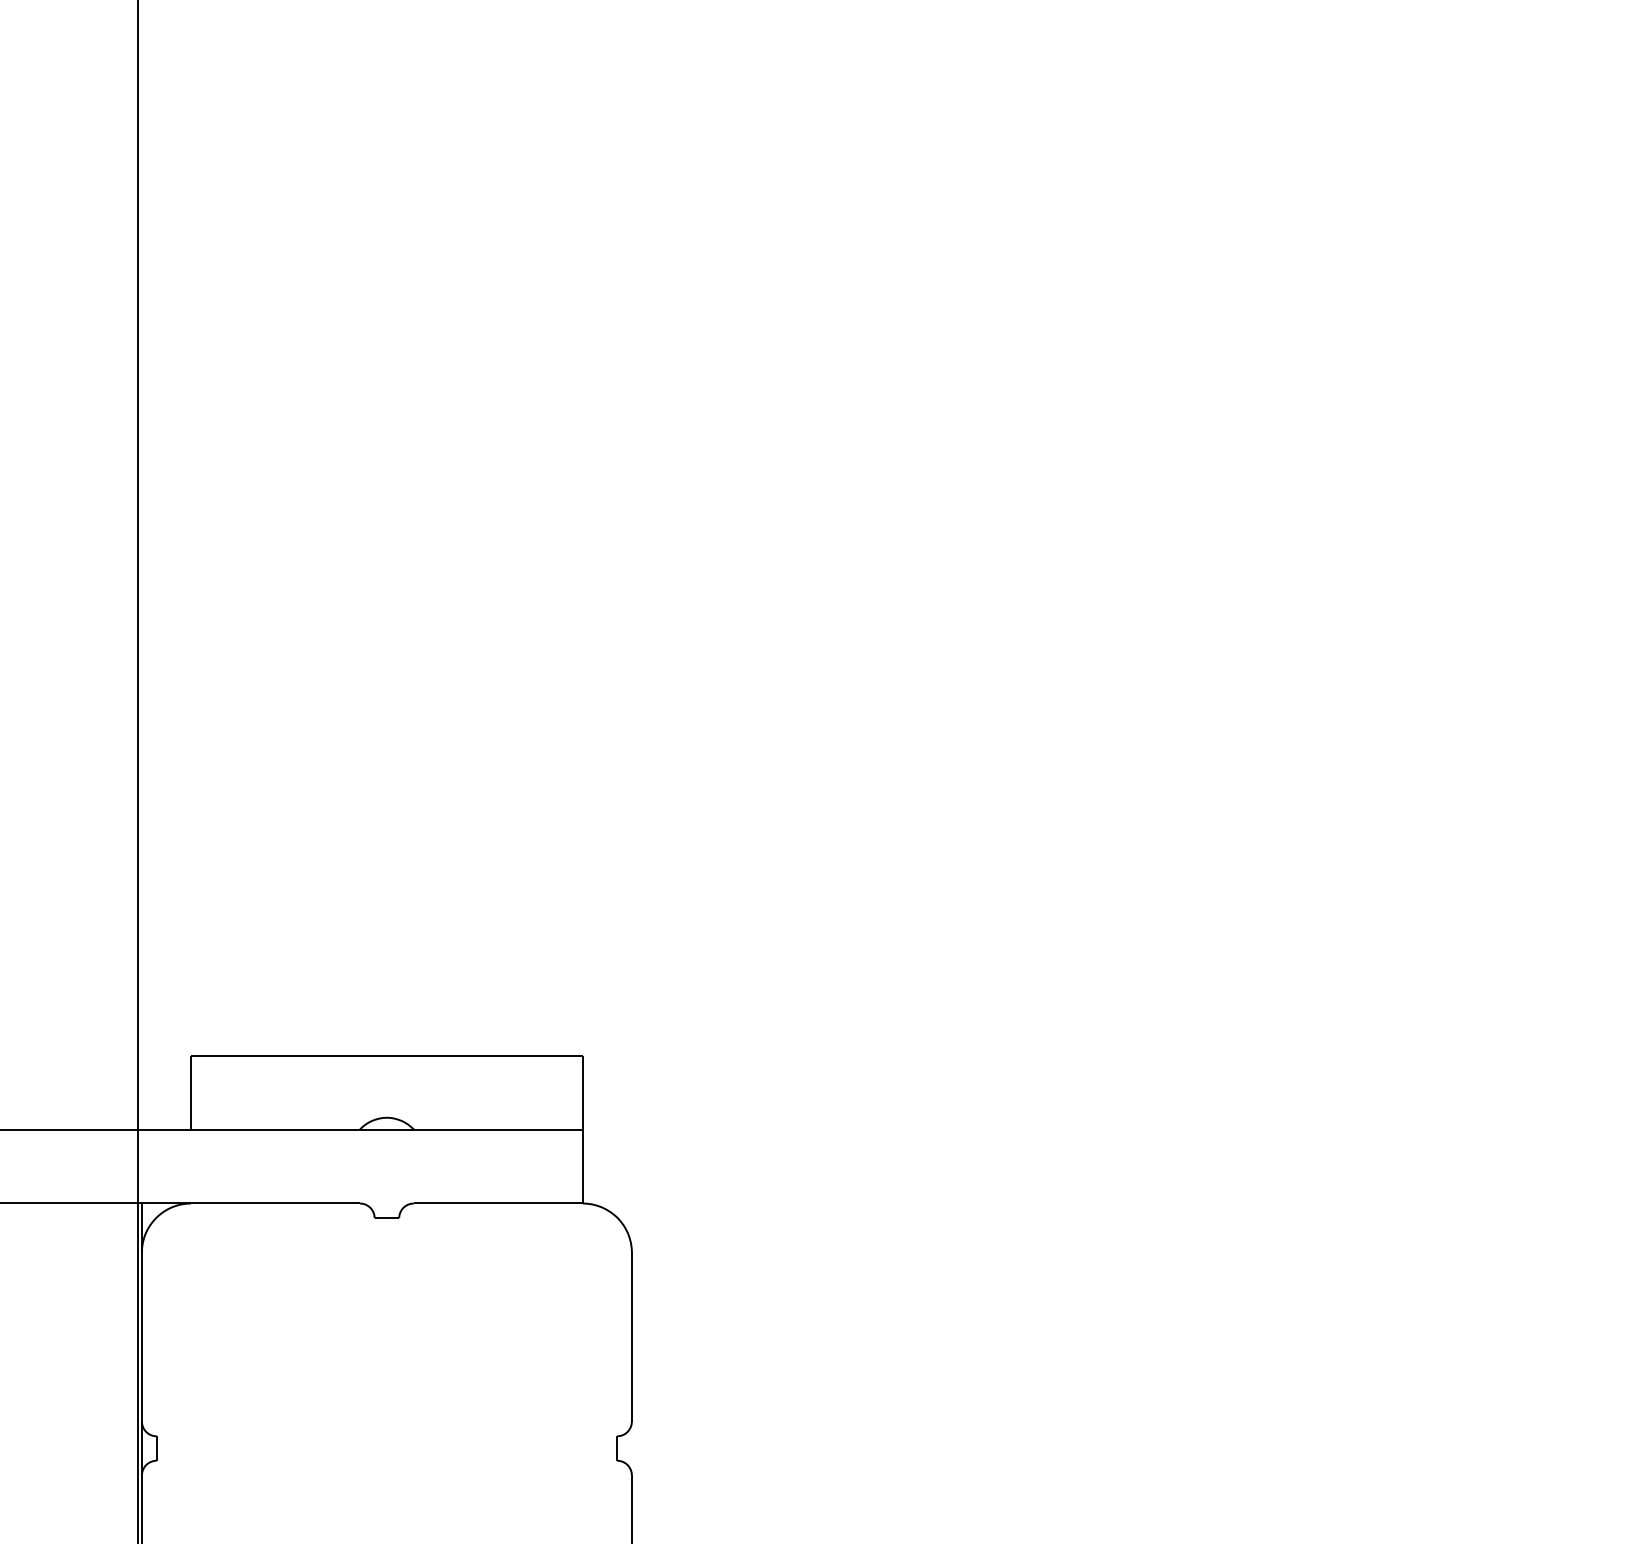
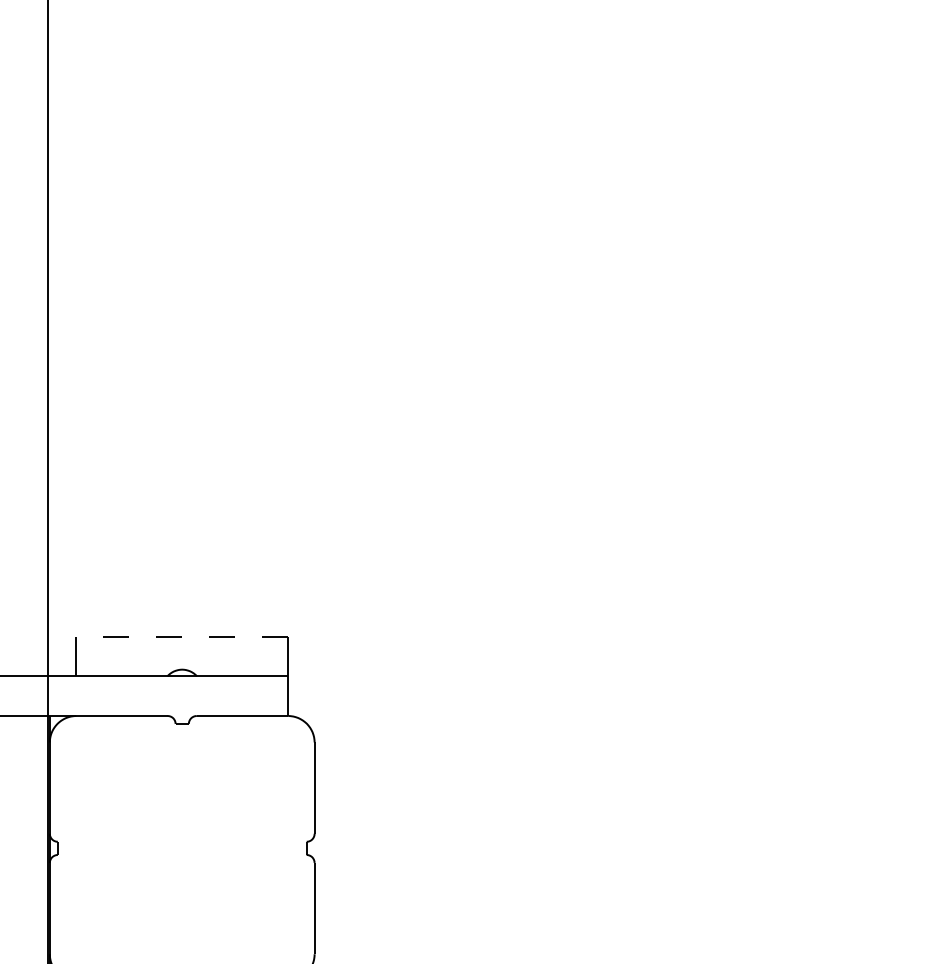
line: (387, 1056) -> (182, 636), solid -> dashed

